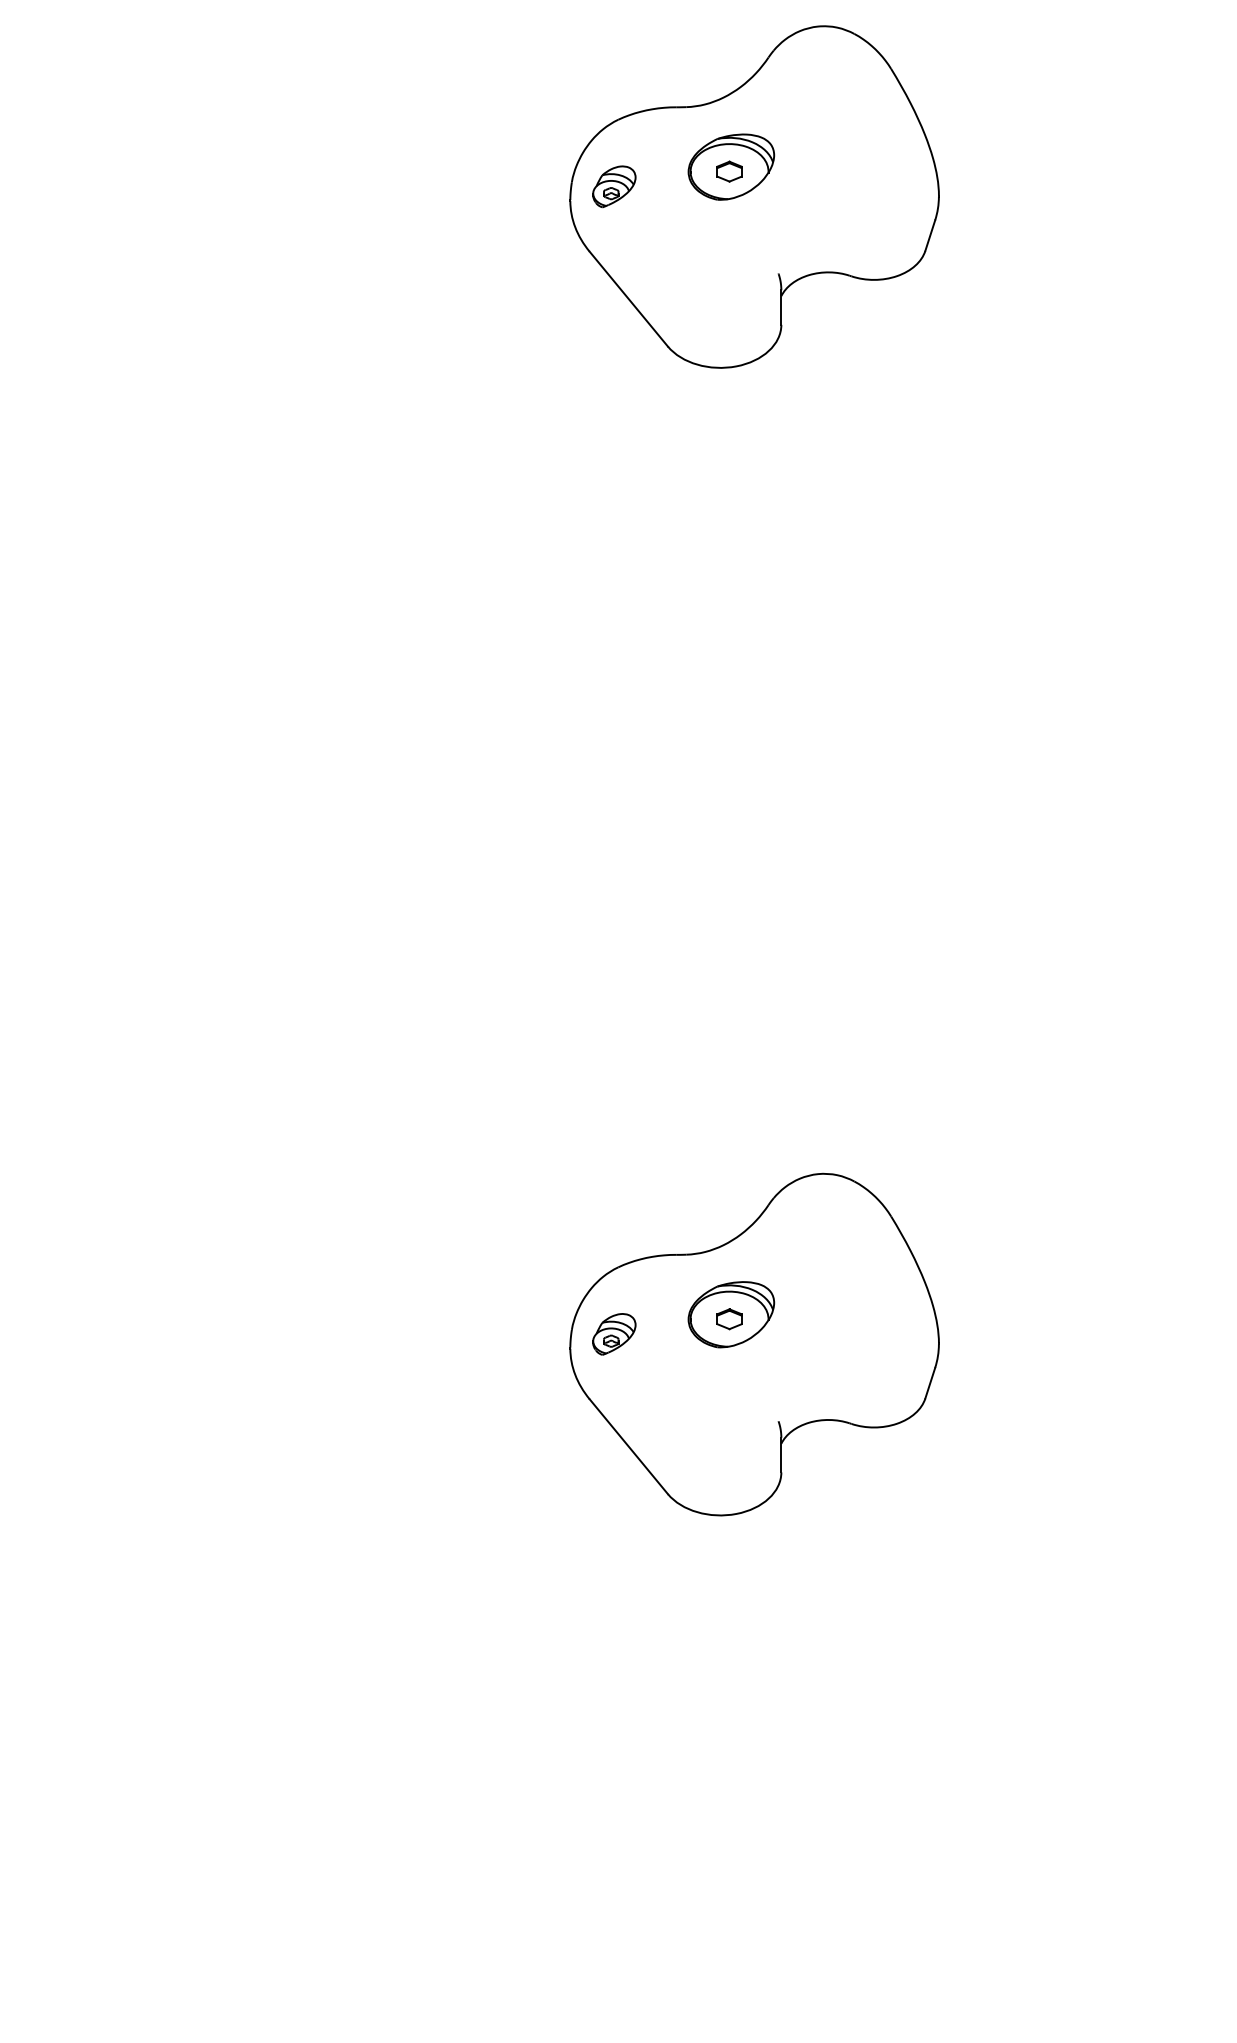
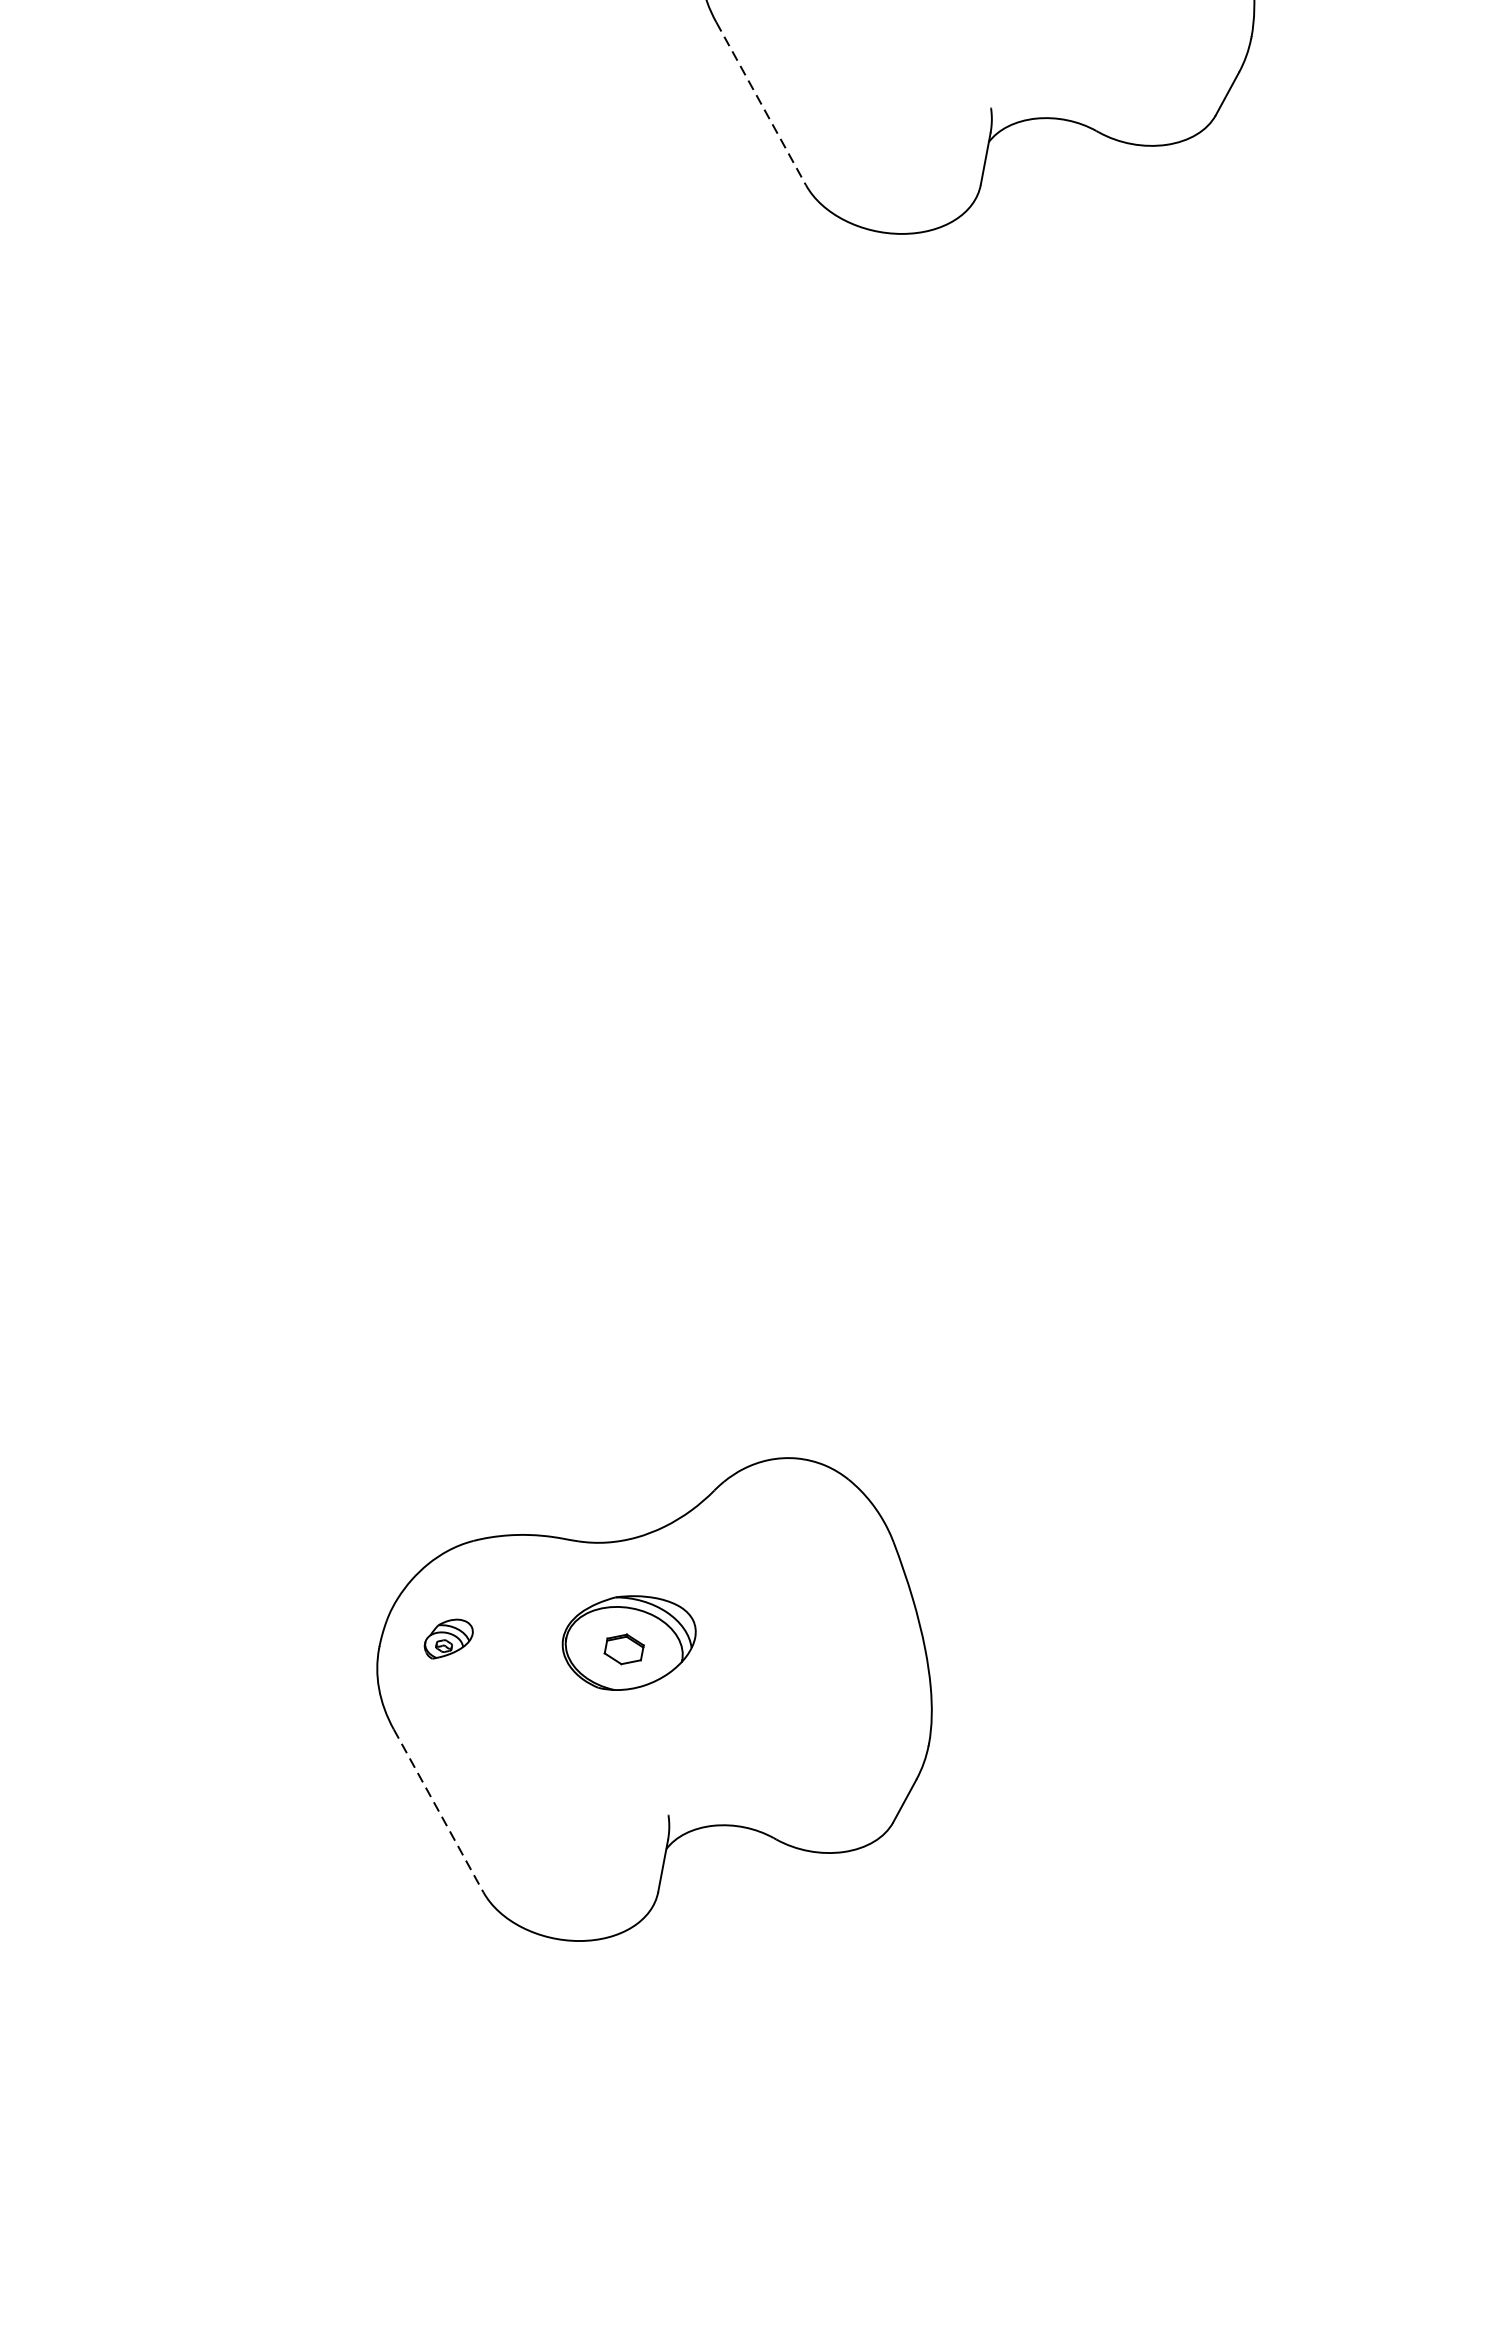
line: (629, 299) -> (762, 104), solid -> dashed
part: (614, 1334) -> (448, 1639), size x0.7
line: (629, 1447) -> (439, 1812), solid -> dashed

